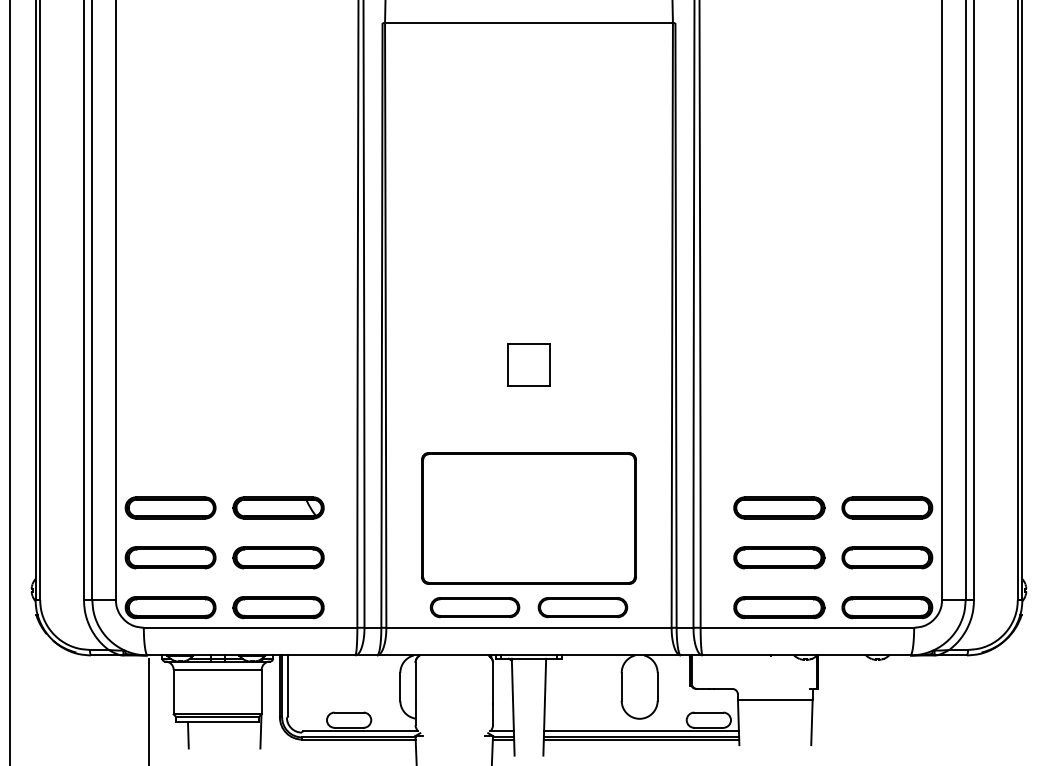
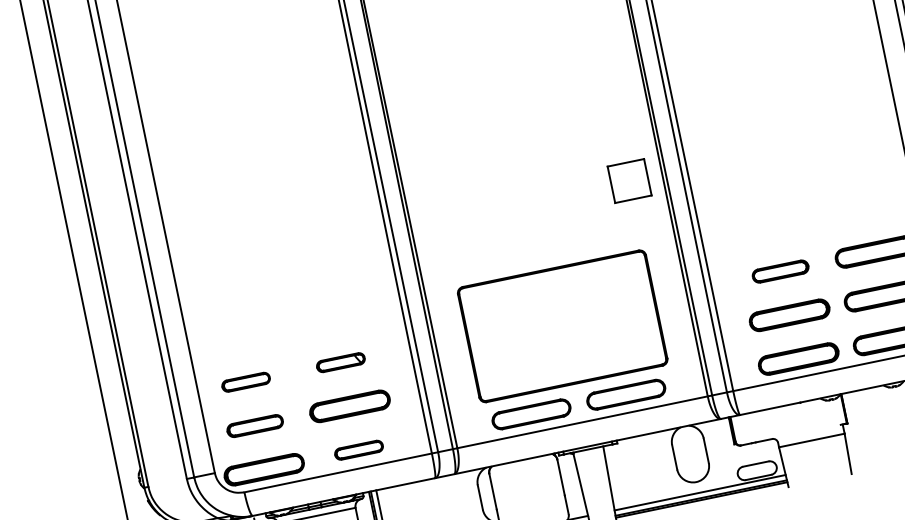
part: (528, 364) -> (629, 180), moved
part: (170, 507) -> (245, 381), size x0.6
part: (278, 507) -> (340, 362), size x0.6
part: (779, 507) -> (780, 271), size x0.7
part: (170, 557) -> (255, 425), size x0.7
part: (278, 607) -> (358, 450), size x0.6

